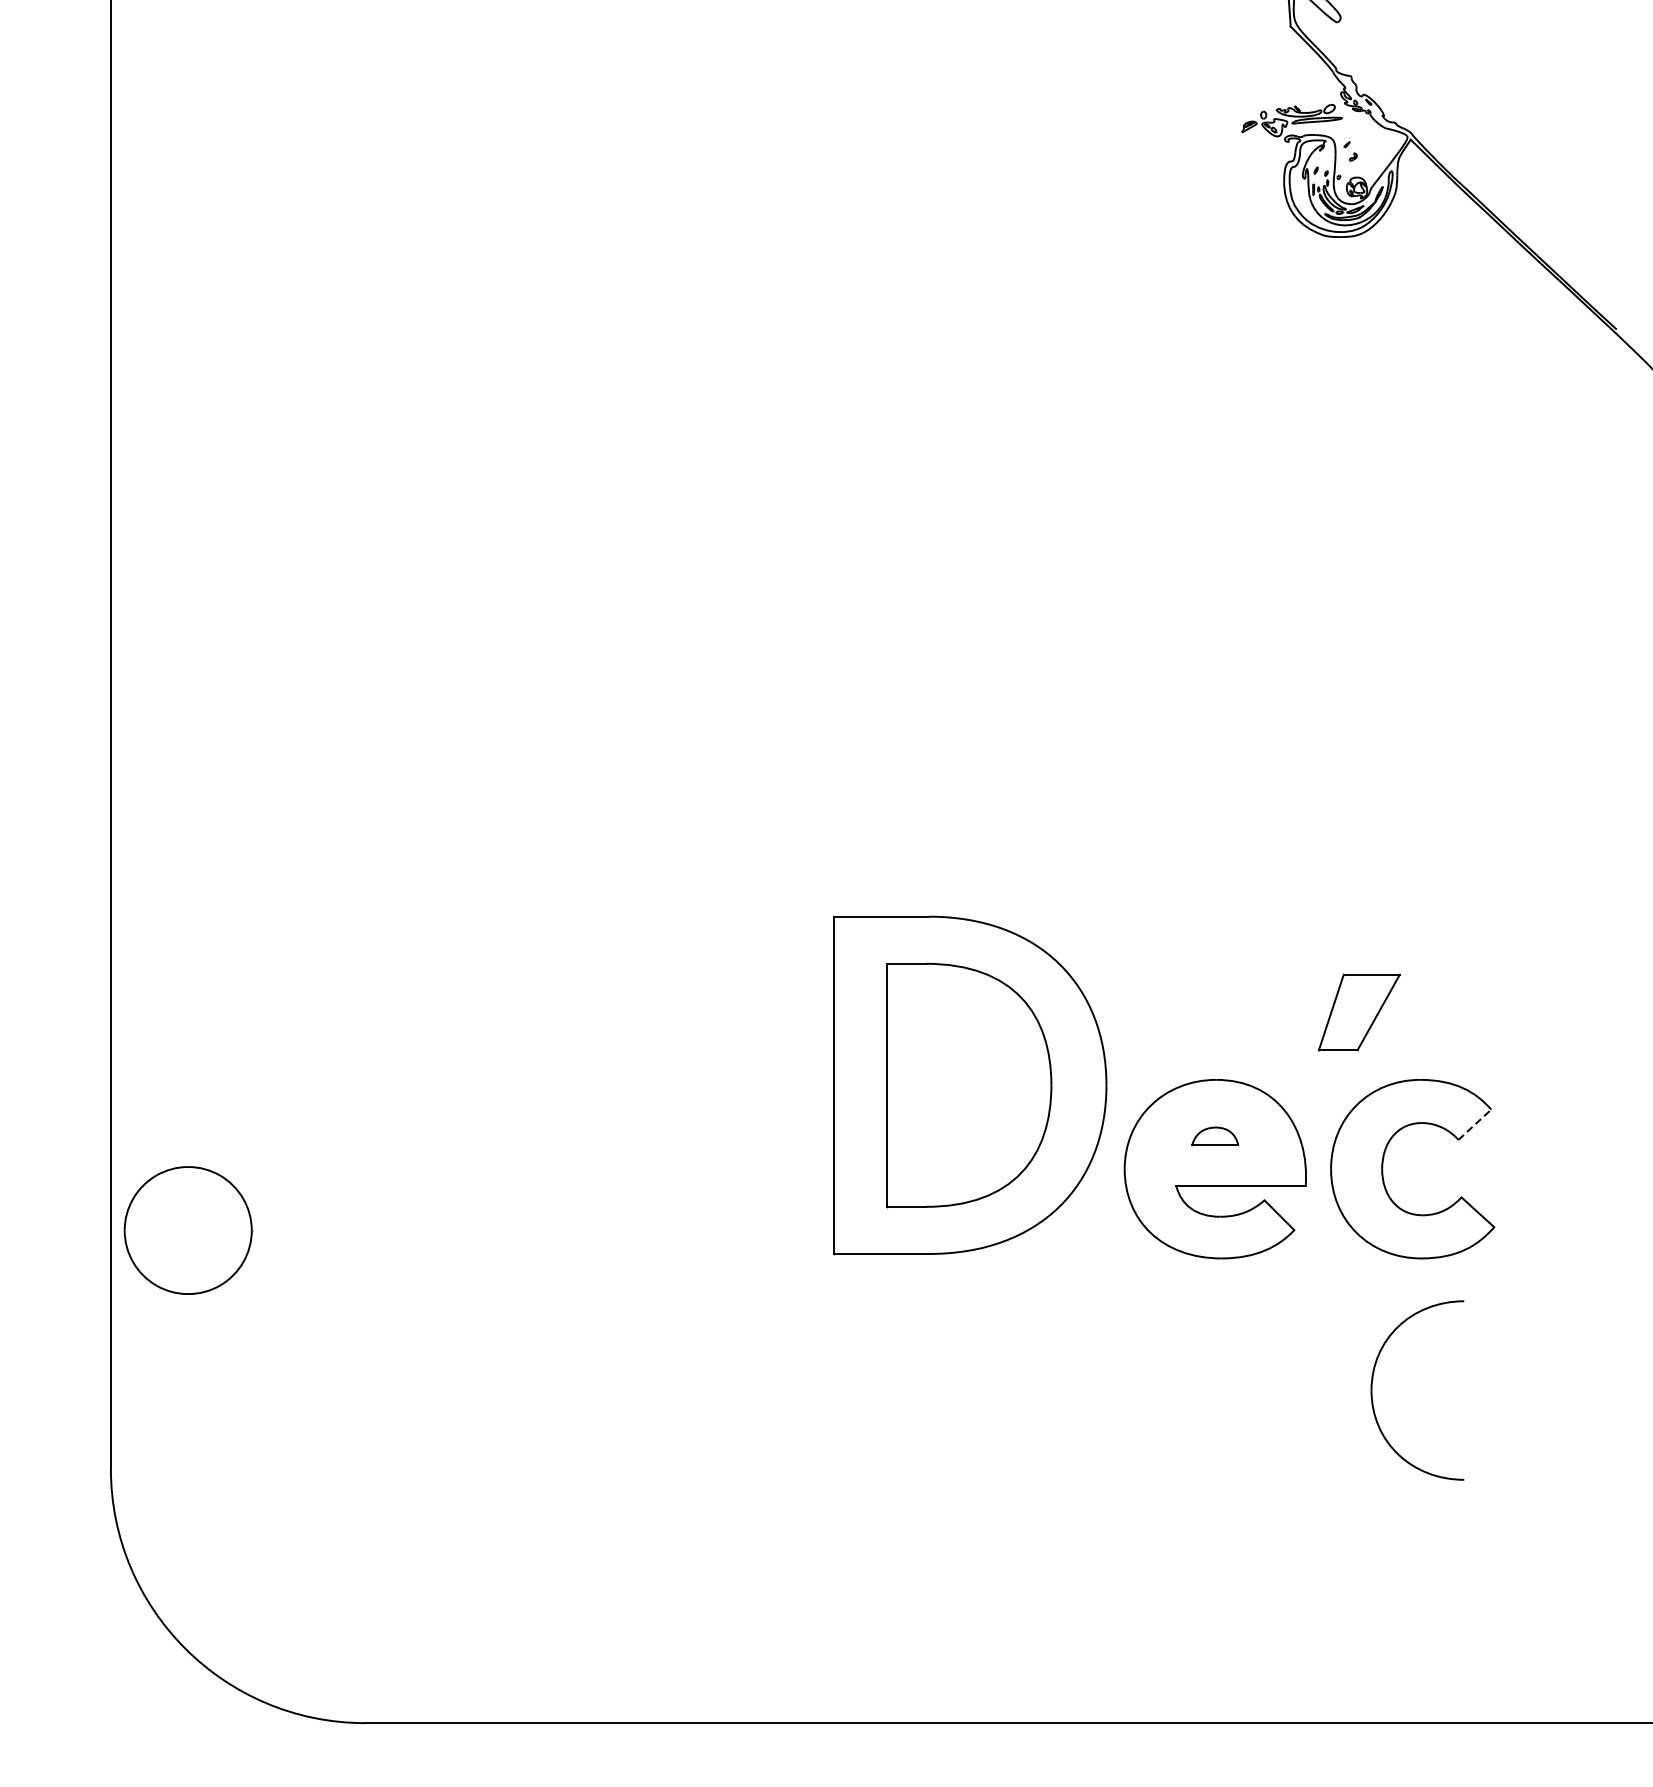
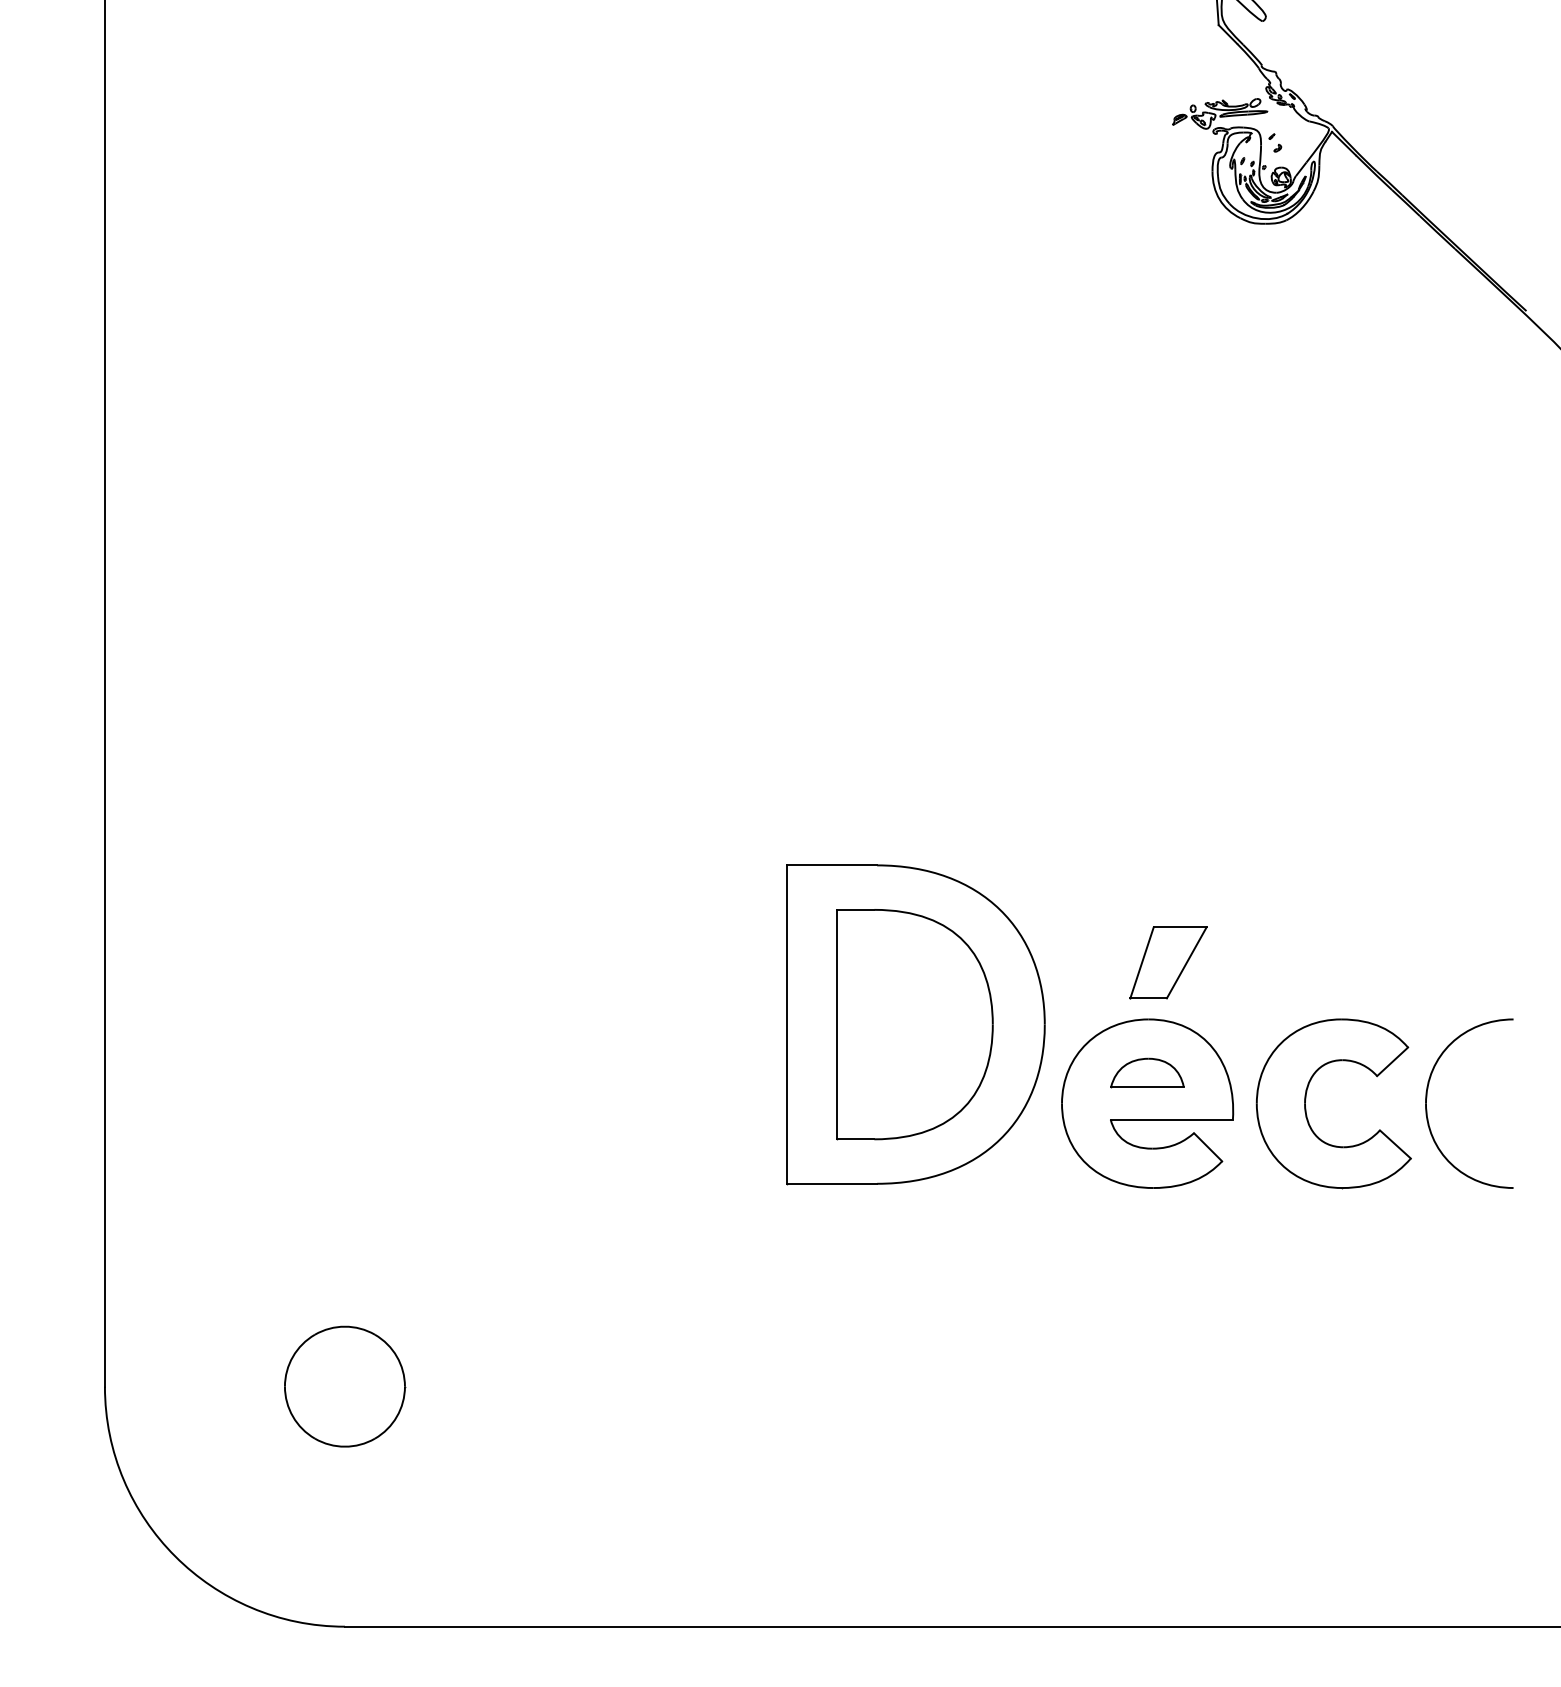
part: (1359, 1012) -> (1168, 962), moved
line: (1474, 1124) -> (1392, 1061), dashed -> solid
part: (1215, 1136) -> (1147, 1072), size x1.67
part: (188, 1230) -> (345, 1386), moved
part: (1373, 1385) -> (1427, 1098), moved

